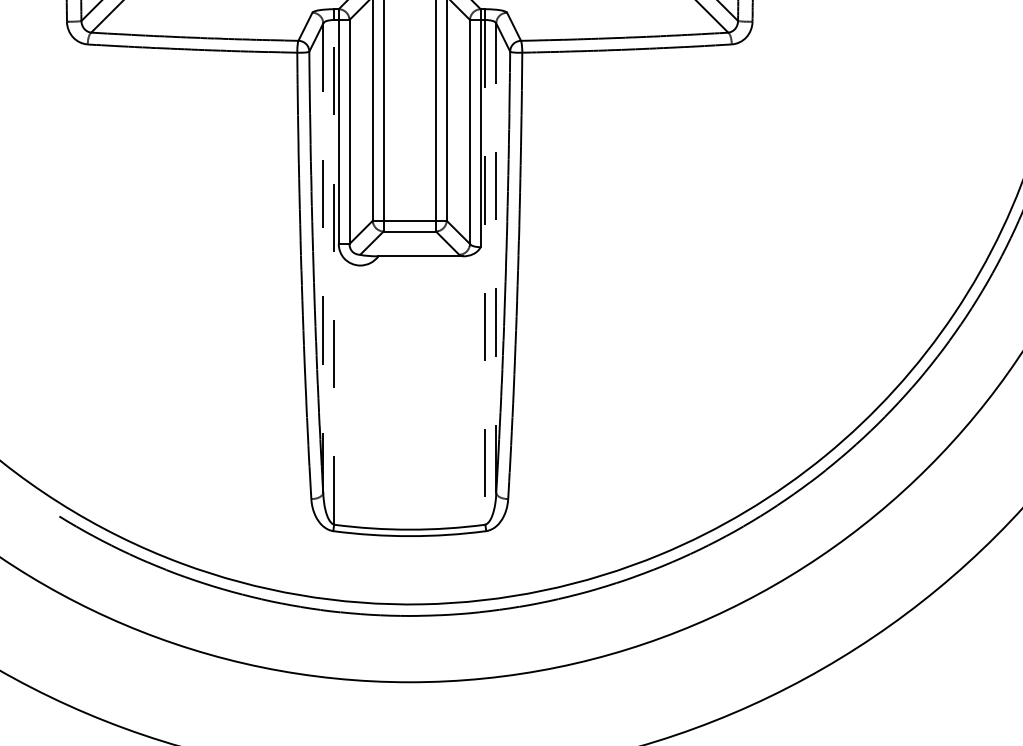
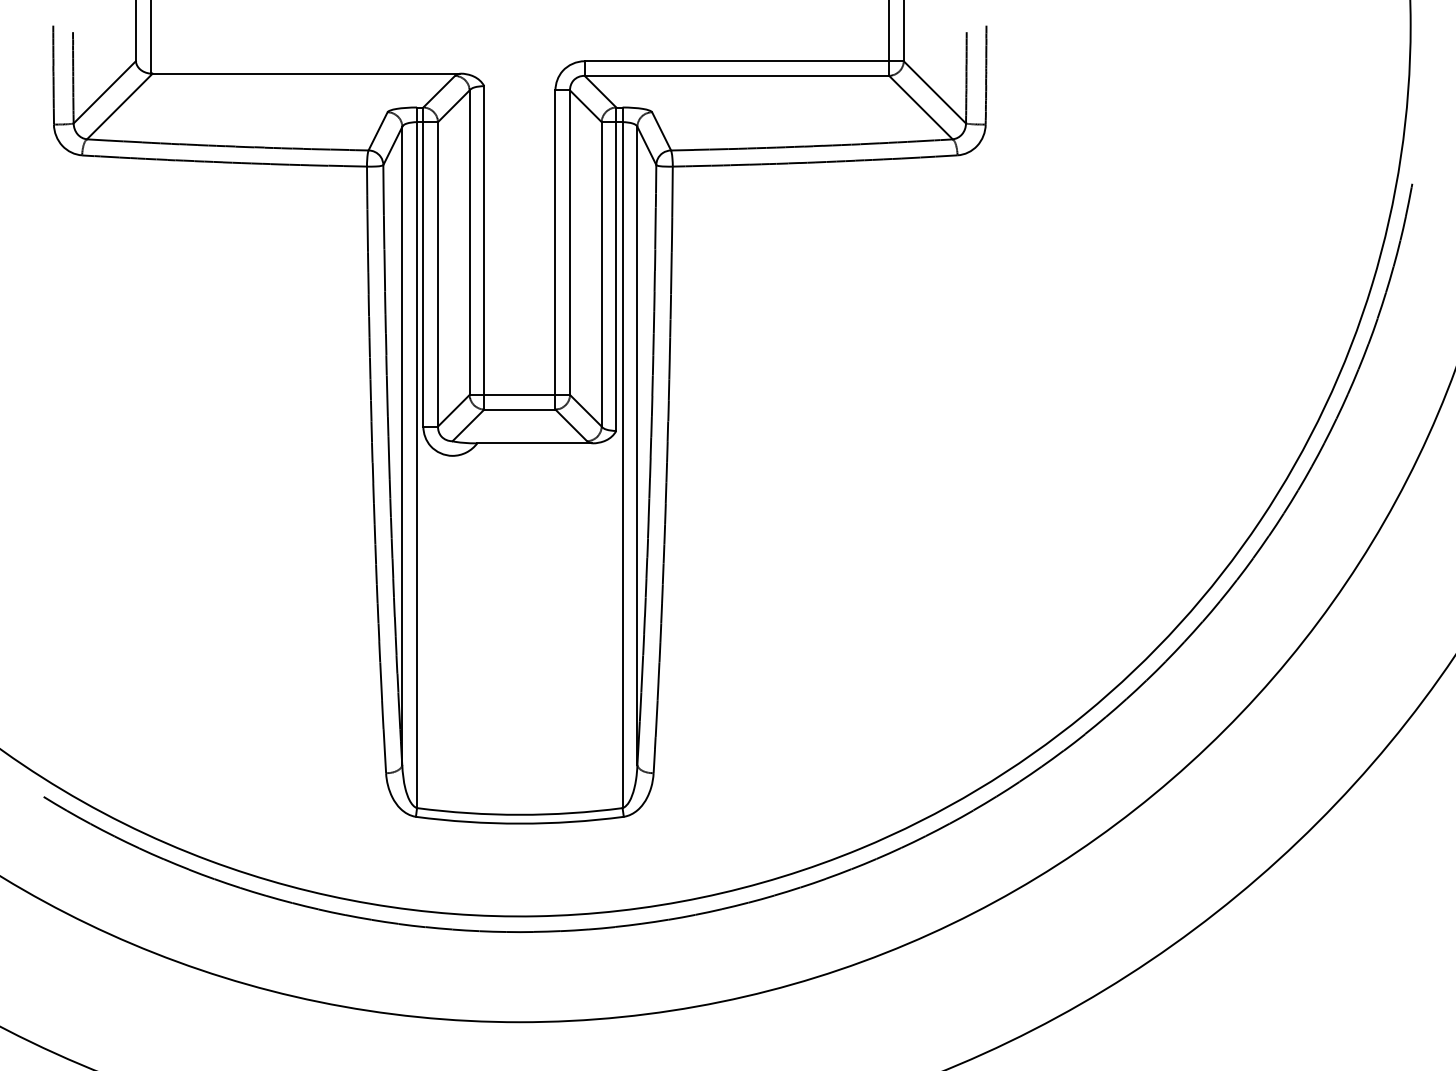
line: (496, 257) -> (637, 445), dashed -> solid
line: (323, 258) -> (402, 446), dashed -> solid
line: (334, 272) -> (417, 465), dashed -> solid
line: (485, 272) -> (622, 465), dashed -> solid

